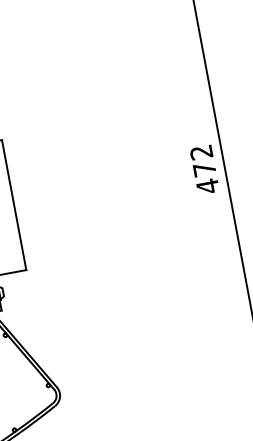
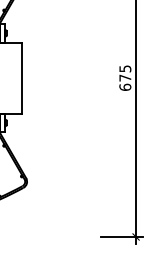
text: (205, 170) -> (125, 78), 472 -> 675

